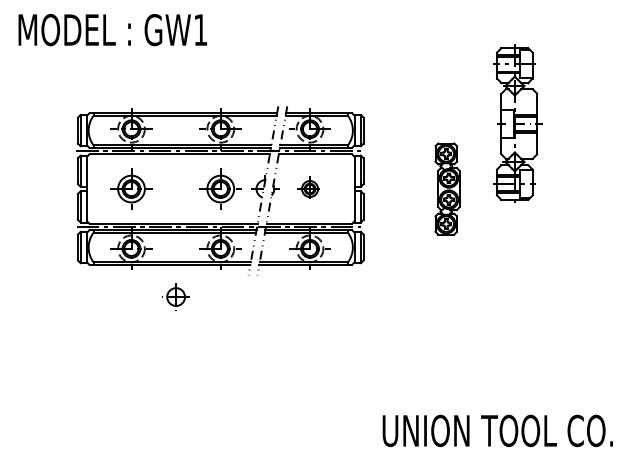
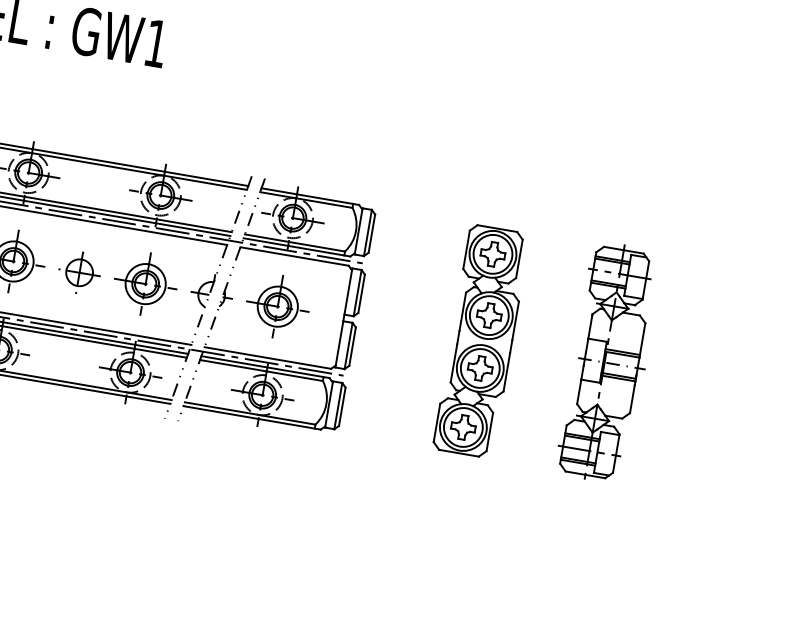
part: (517, 123) -> (608, 362), moved
part: (309, 188) -> (277, 305), size x1.67
part: (447, 188) -> (481, 340), size x1.67
part: (175, 296) -> (78, 271), moved

